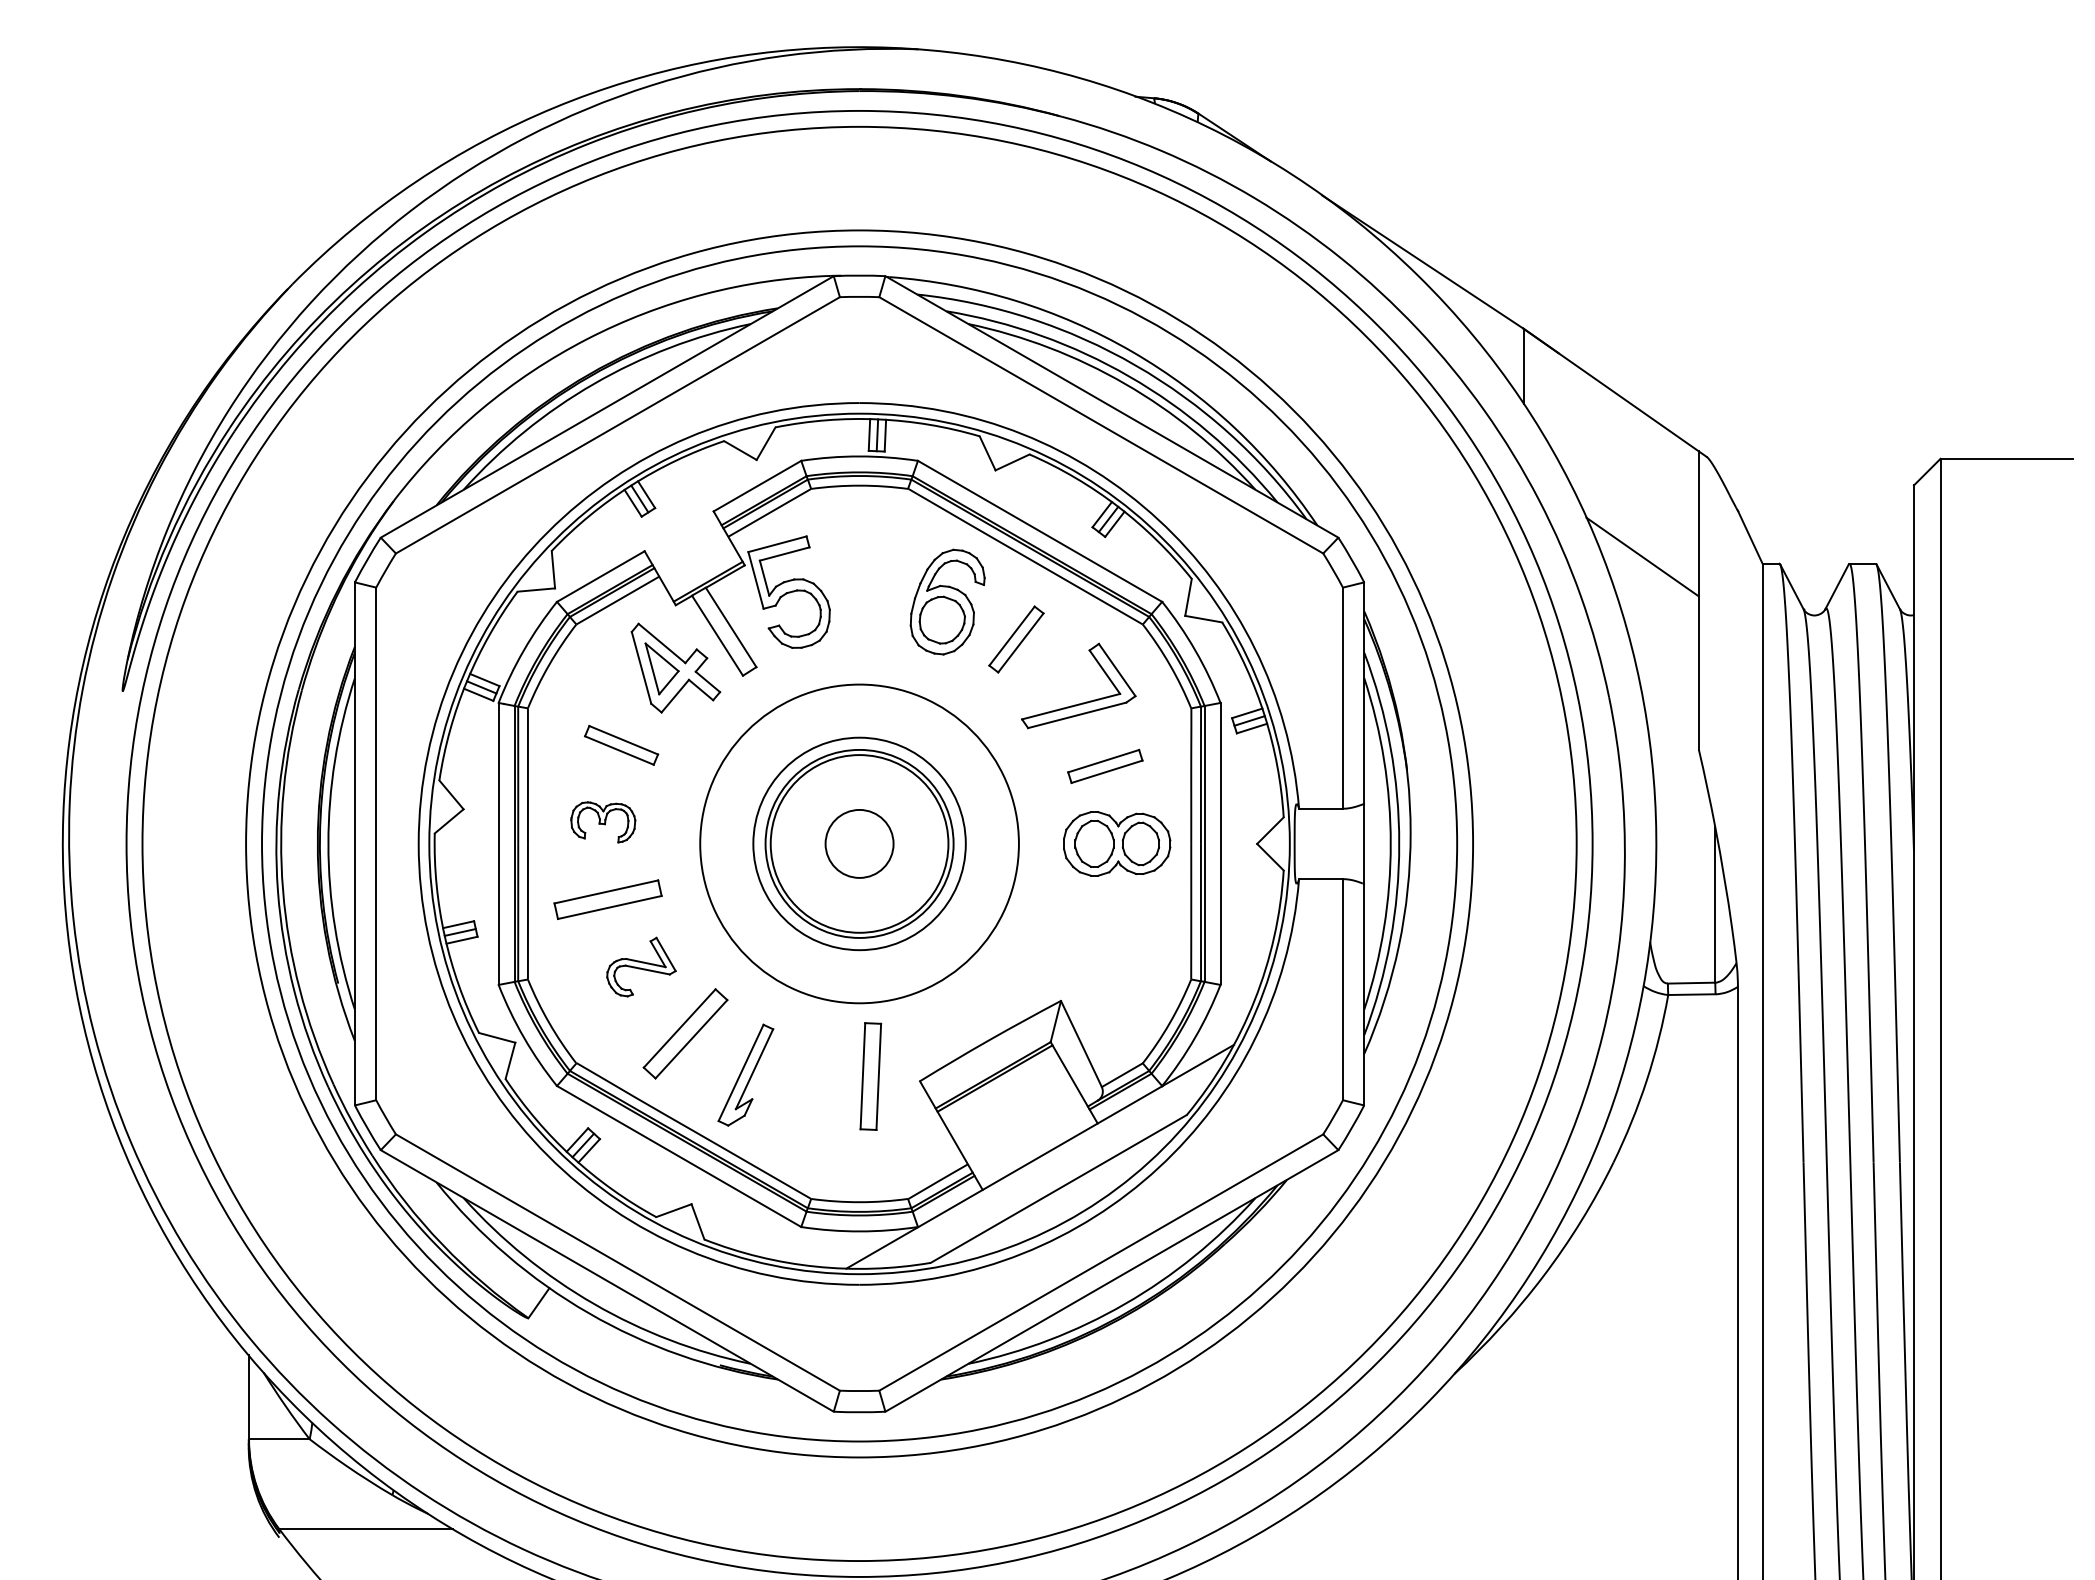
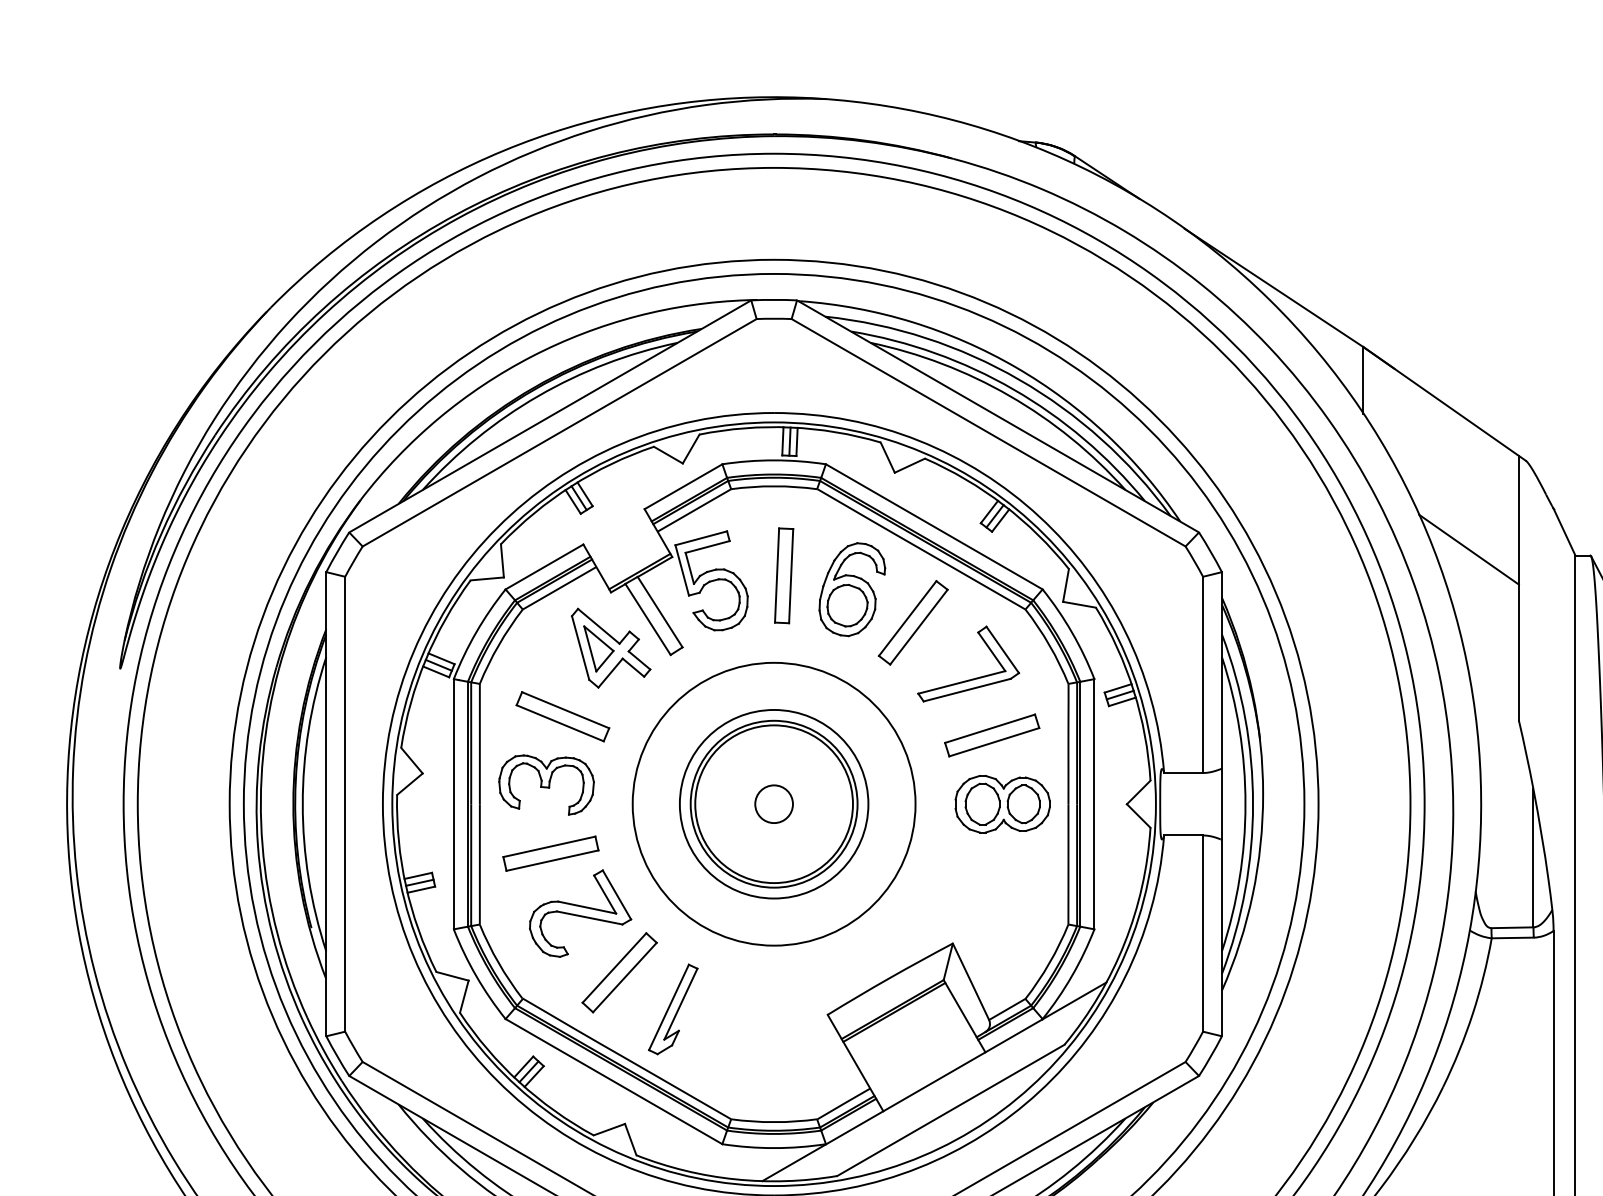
part: (1016, 639) -> (913, 622), size x1.43
part: (621, 745) -> (562, 716), size x1.43
part: (1105, 766) -> (992, 735), size x1.43
part: (603, 822) -> (546, 785), size x1.67
circle: (859, 843) -> (774, 803), size x0.62
part: (641, 966) -> (580, 913), size x1.67
part: (870, 1076) -> (783, 575), moved

